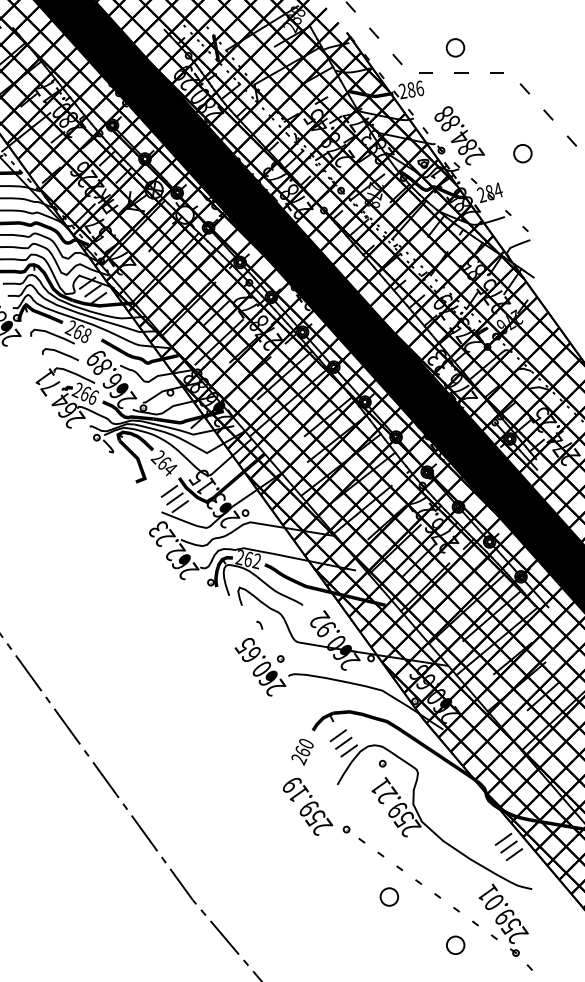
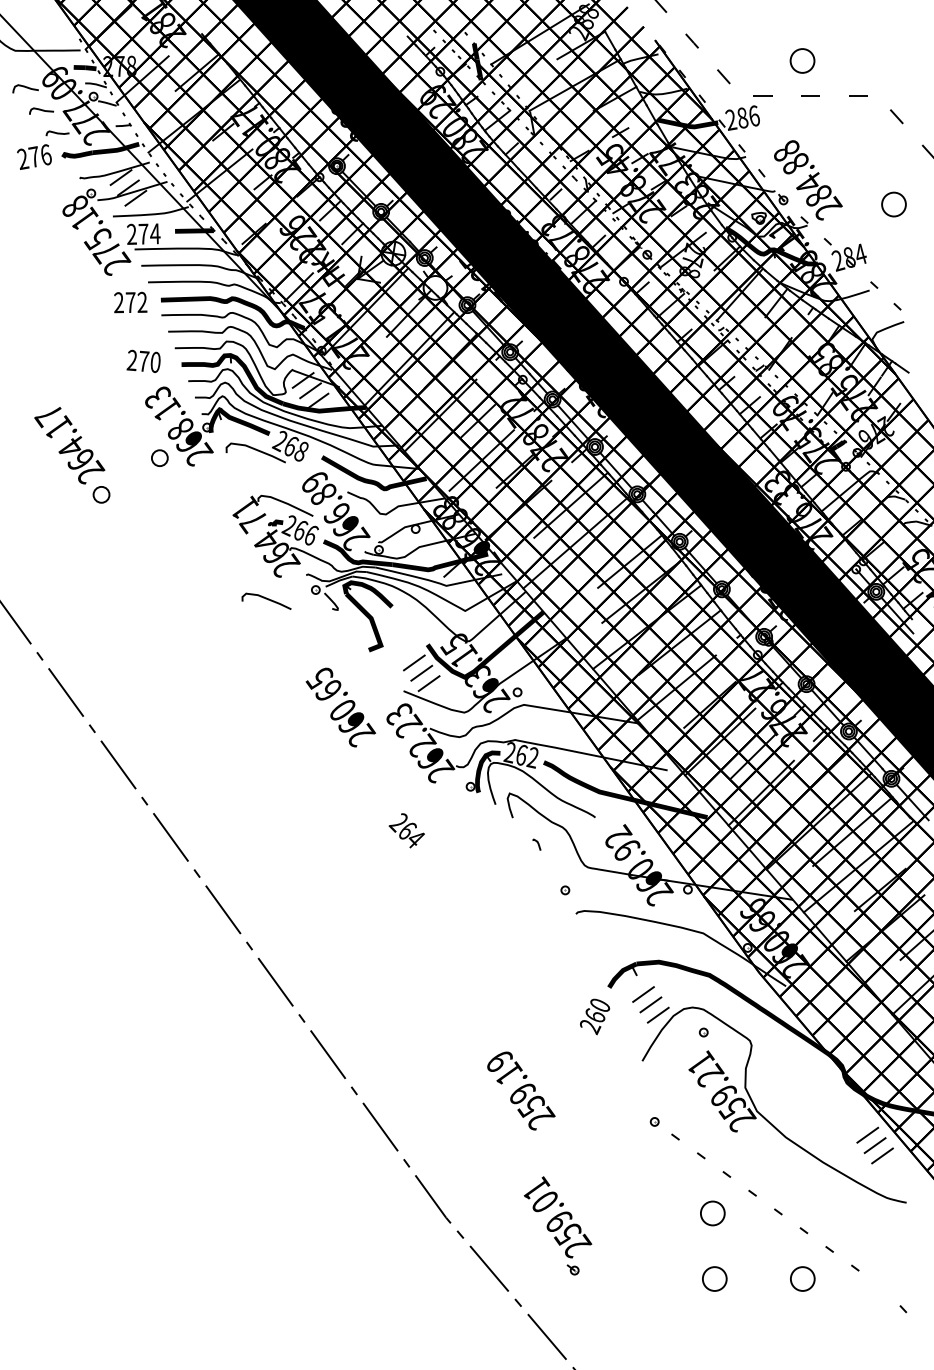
curve: (60, 353) -> (266, 599), moved
text: (163, 463) -> (406, 830), moved
text: (260, 667) -> (340, 707), moved
text: (308, 806) -> (521, 1090), moved
part: (503, 919) -> (557, 1225), moved
circle: (390, 944) -> (714, 1278), added

